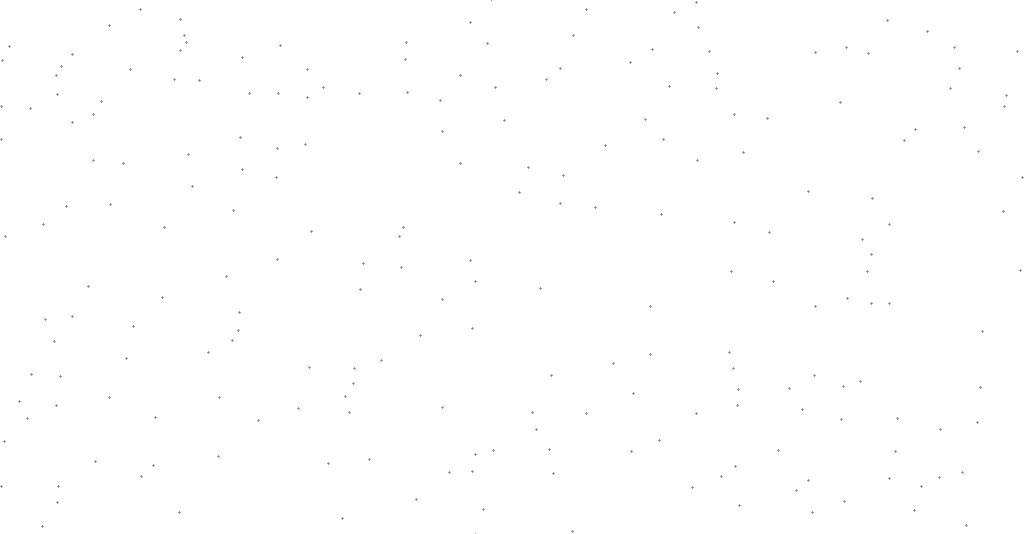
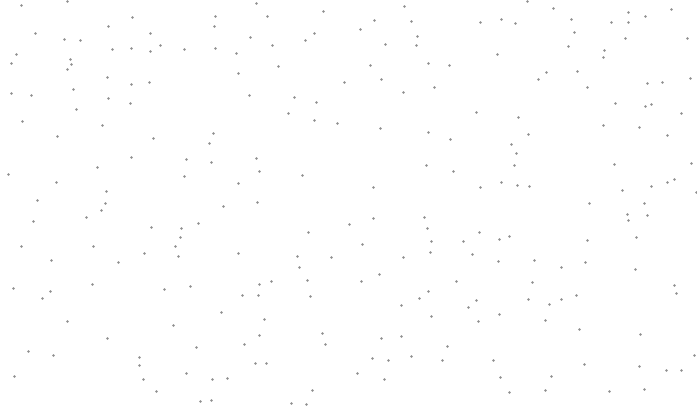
part: (183, 43) -> (69, 64), moved
part: (401, 232) -> (211, 139), size x1.6

